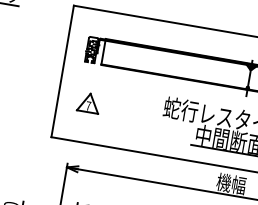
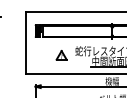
part: (88, 103) -> (61, 55), moved

